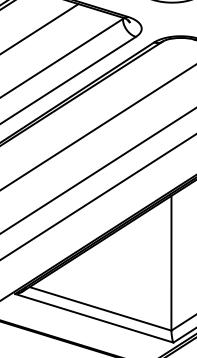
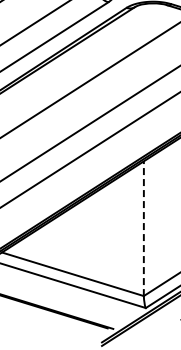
line: (171, 262) -> (143, 227), solid -> dashed

